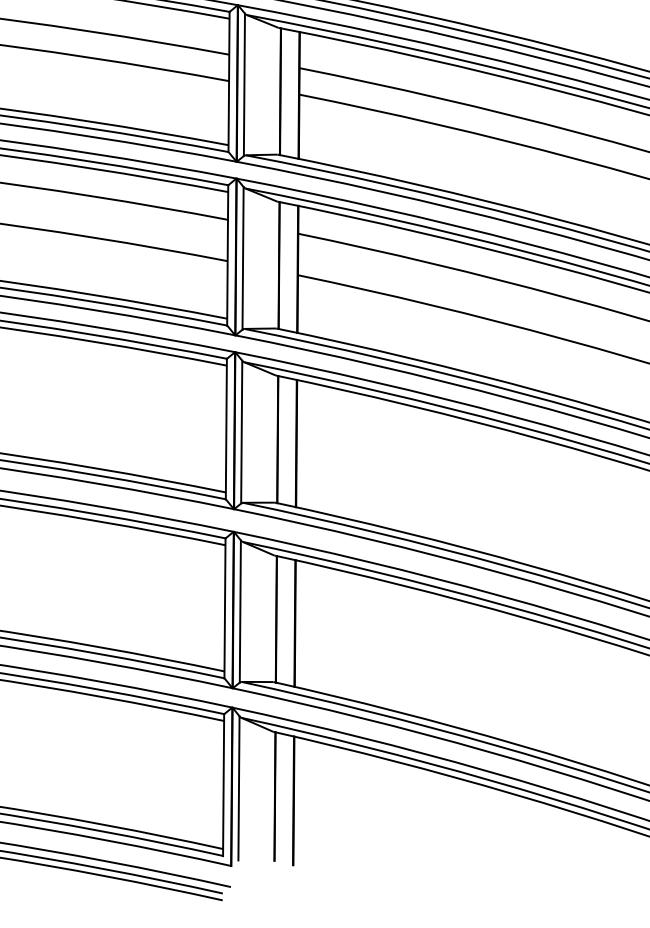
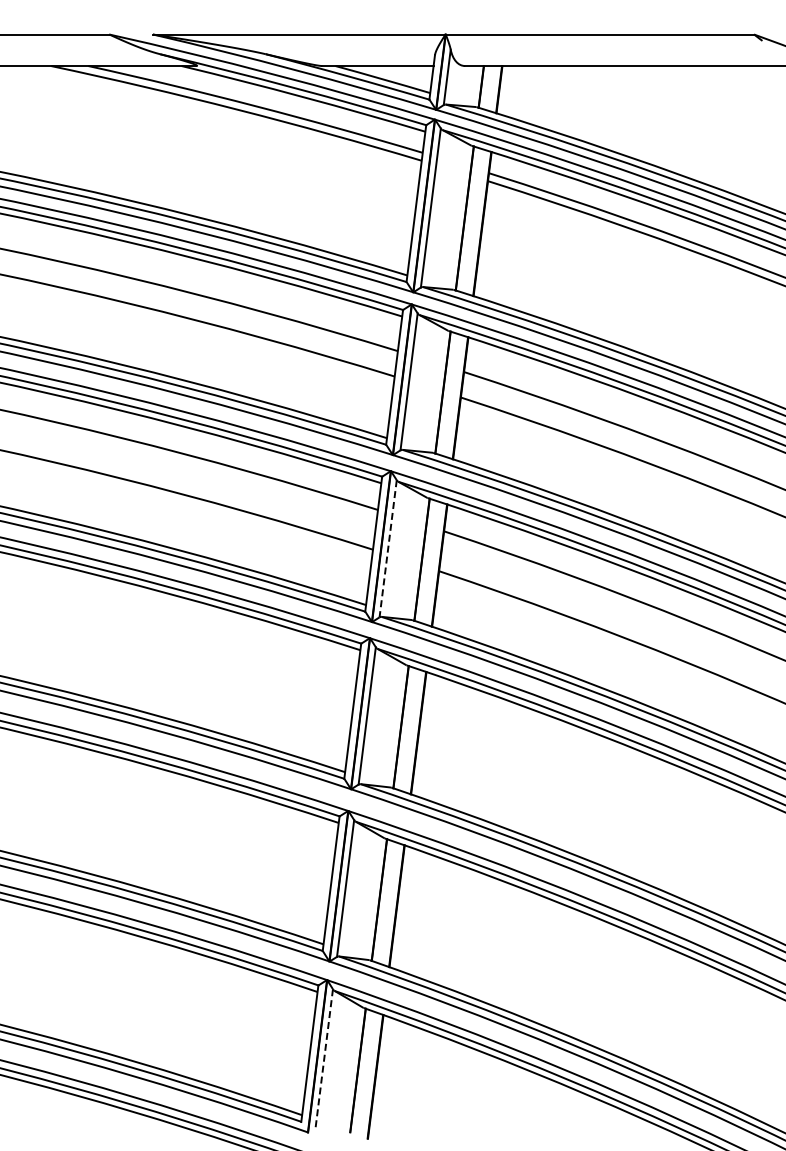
line: (243, 259) -> (388, 549), solid -> dashed
line: (239, 788) -> (324, 1058), solid -> dashed

